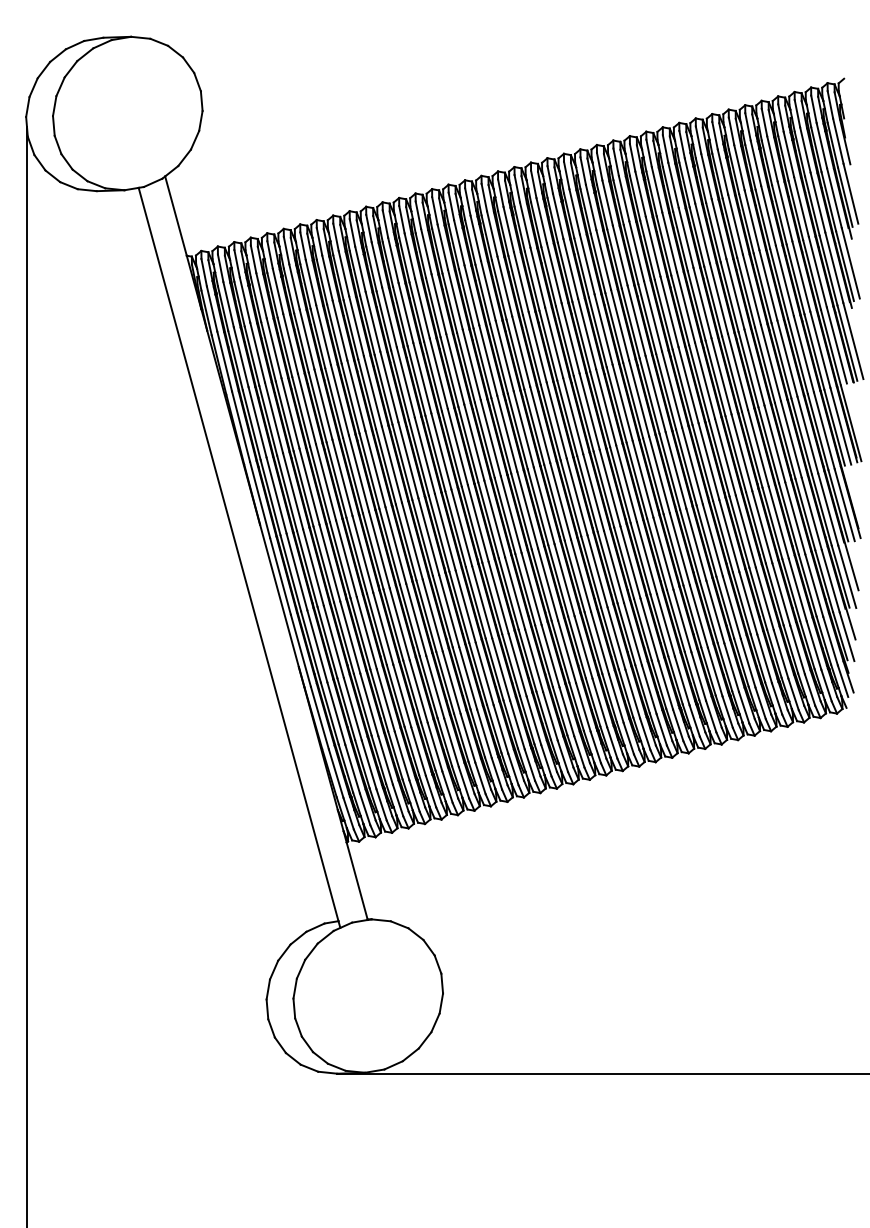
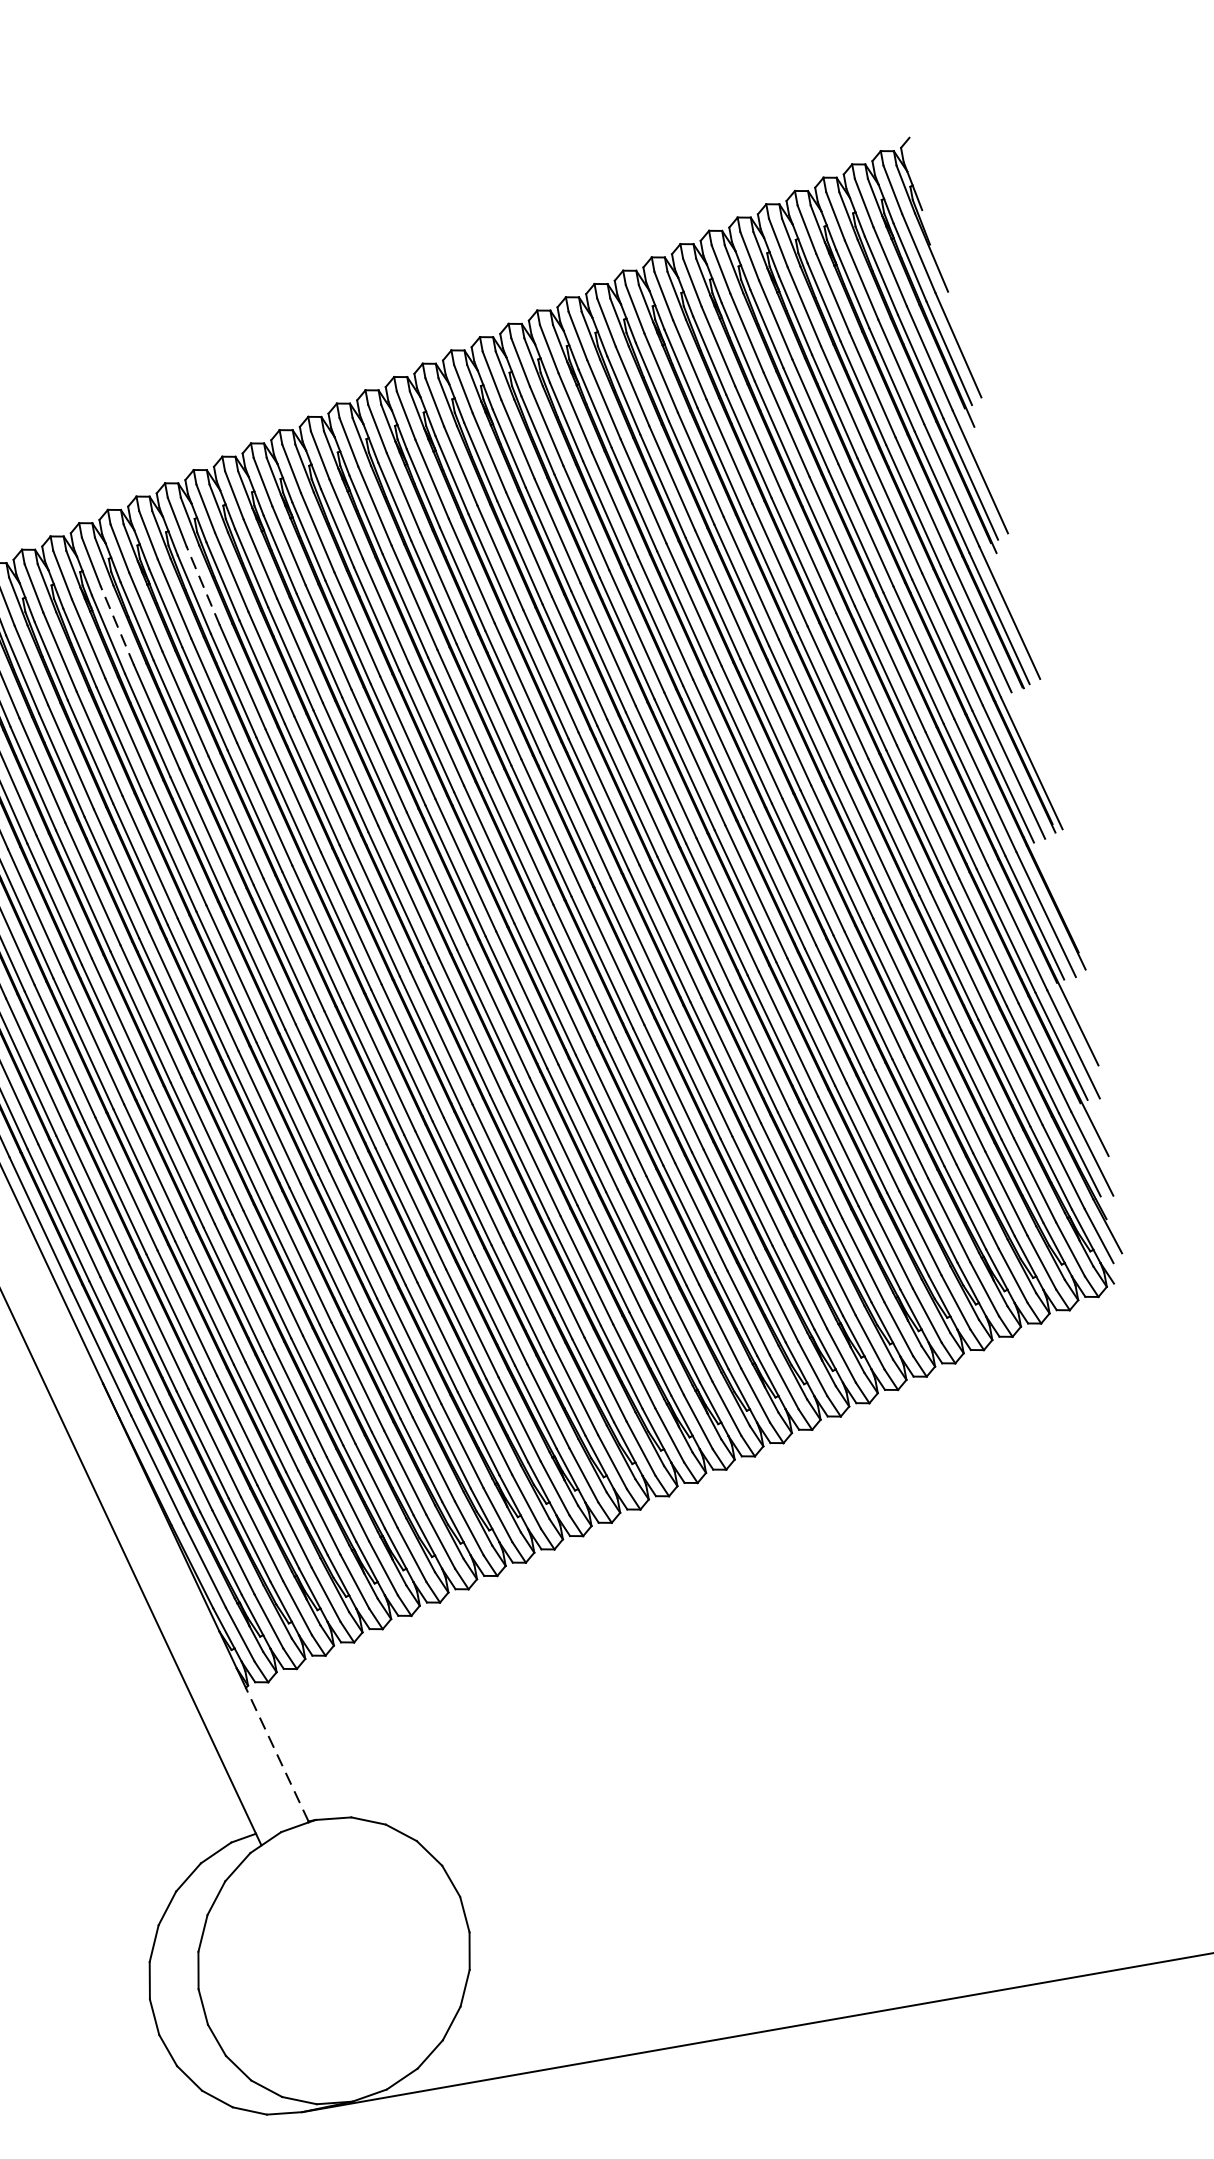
line: (426, 251) -> (203, 585), solid -> dashed
line: (376, 264) -> (116, 625), solid -> dashed
line: (357, 881) -> (278, 1755), solid -> dashed

